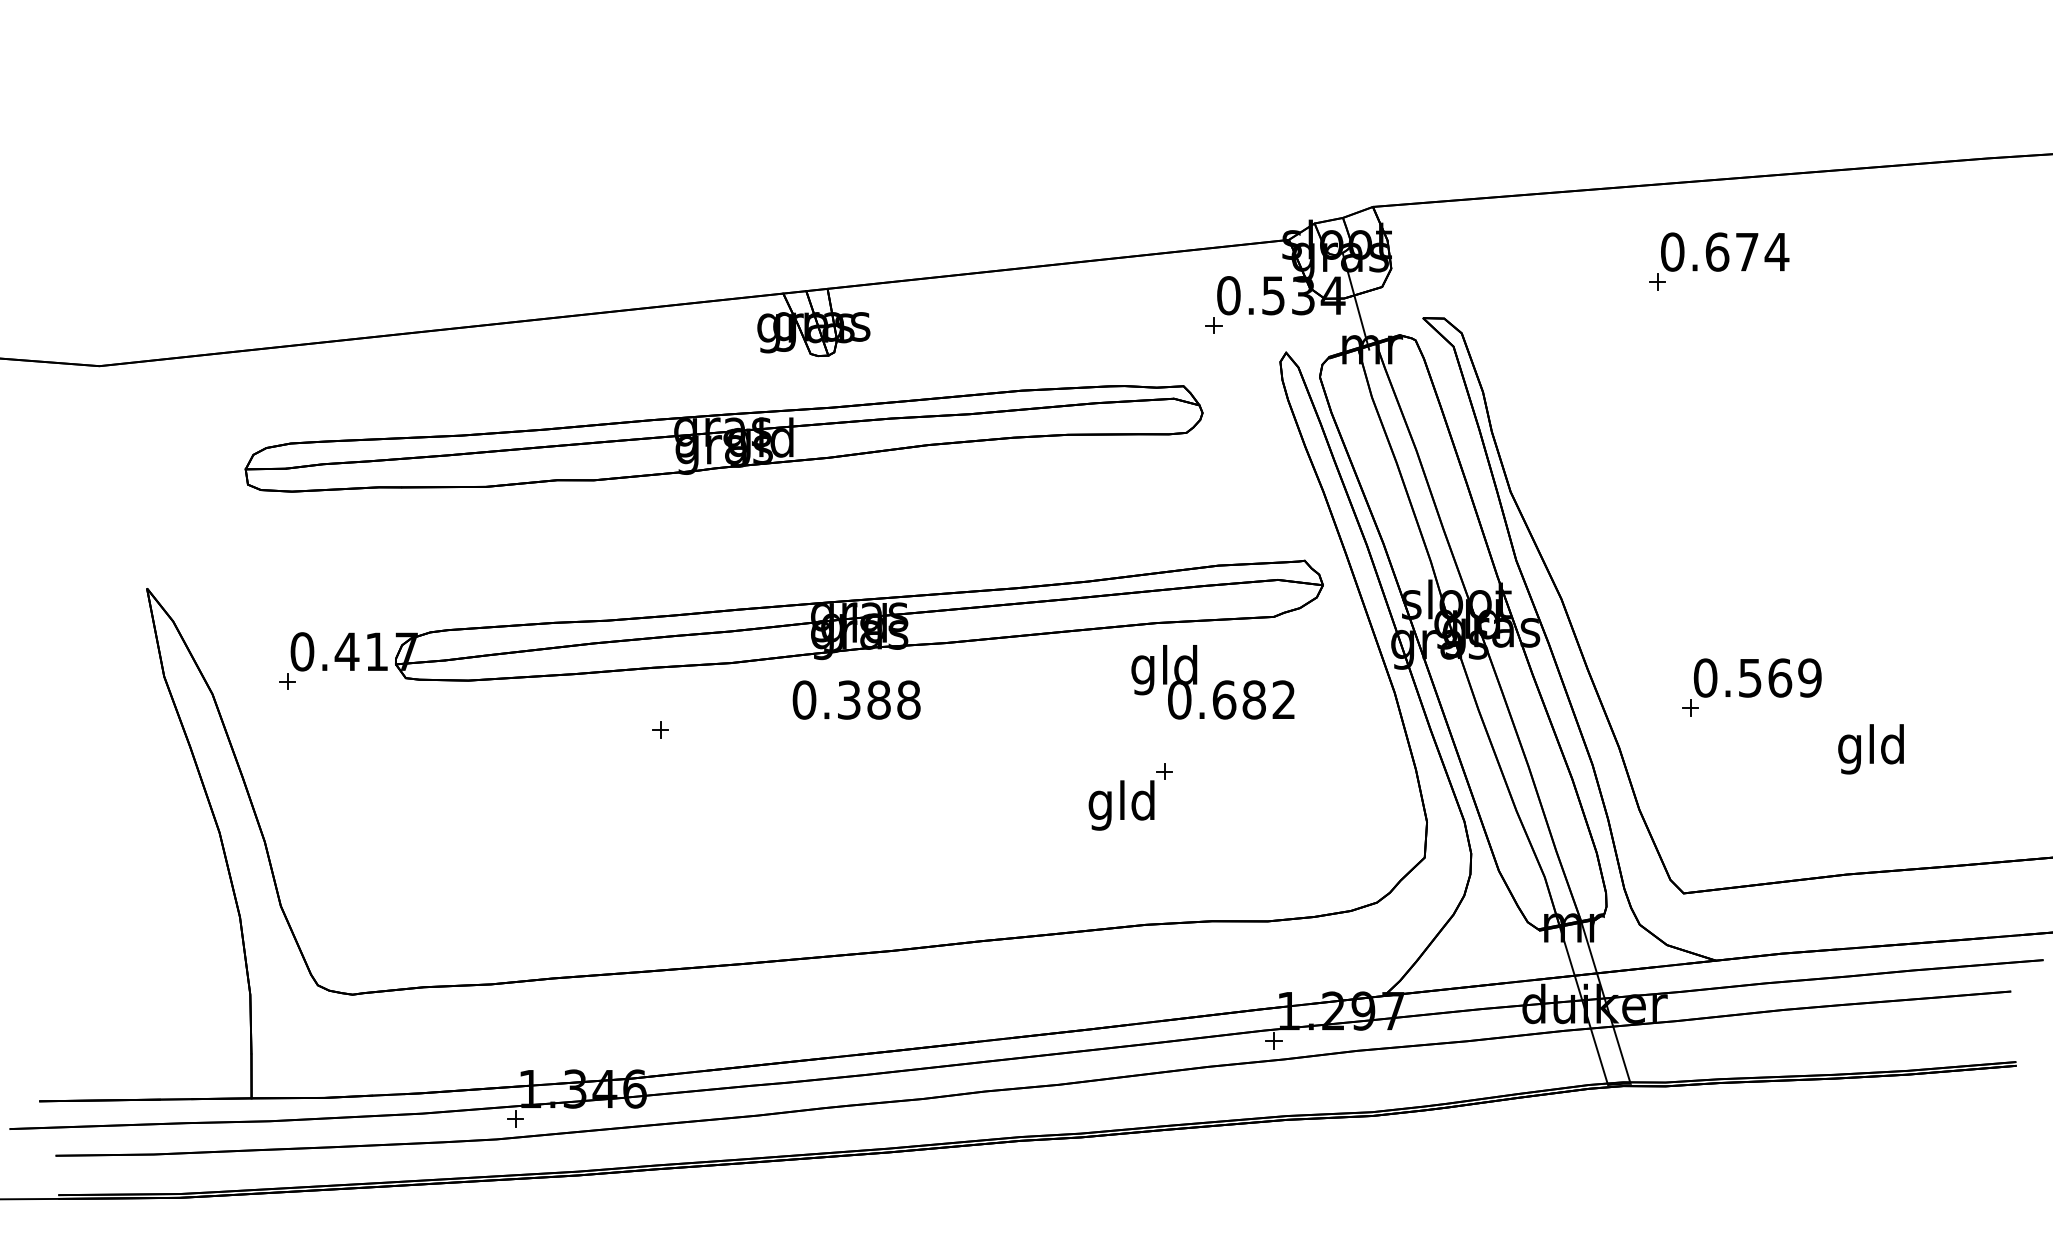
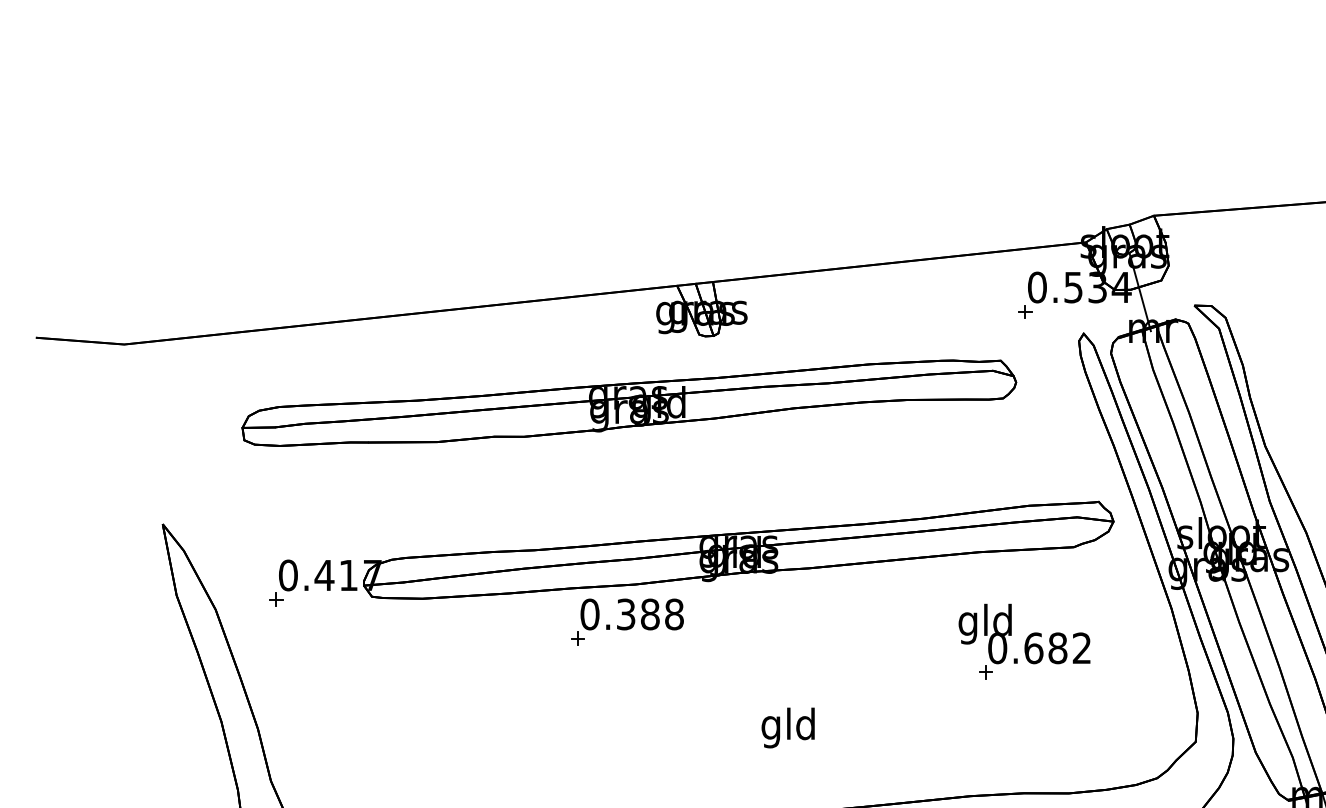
text: (1212, 682) -> (1024, 634), moved
text: (856, 699) -> (632, 614), moved
text: (1121, 805) -> (788, 728), moved

